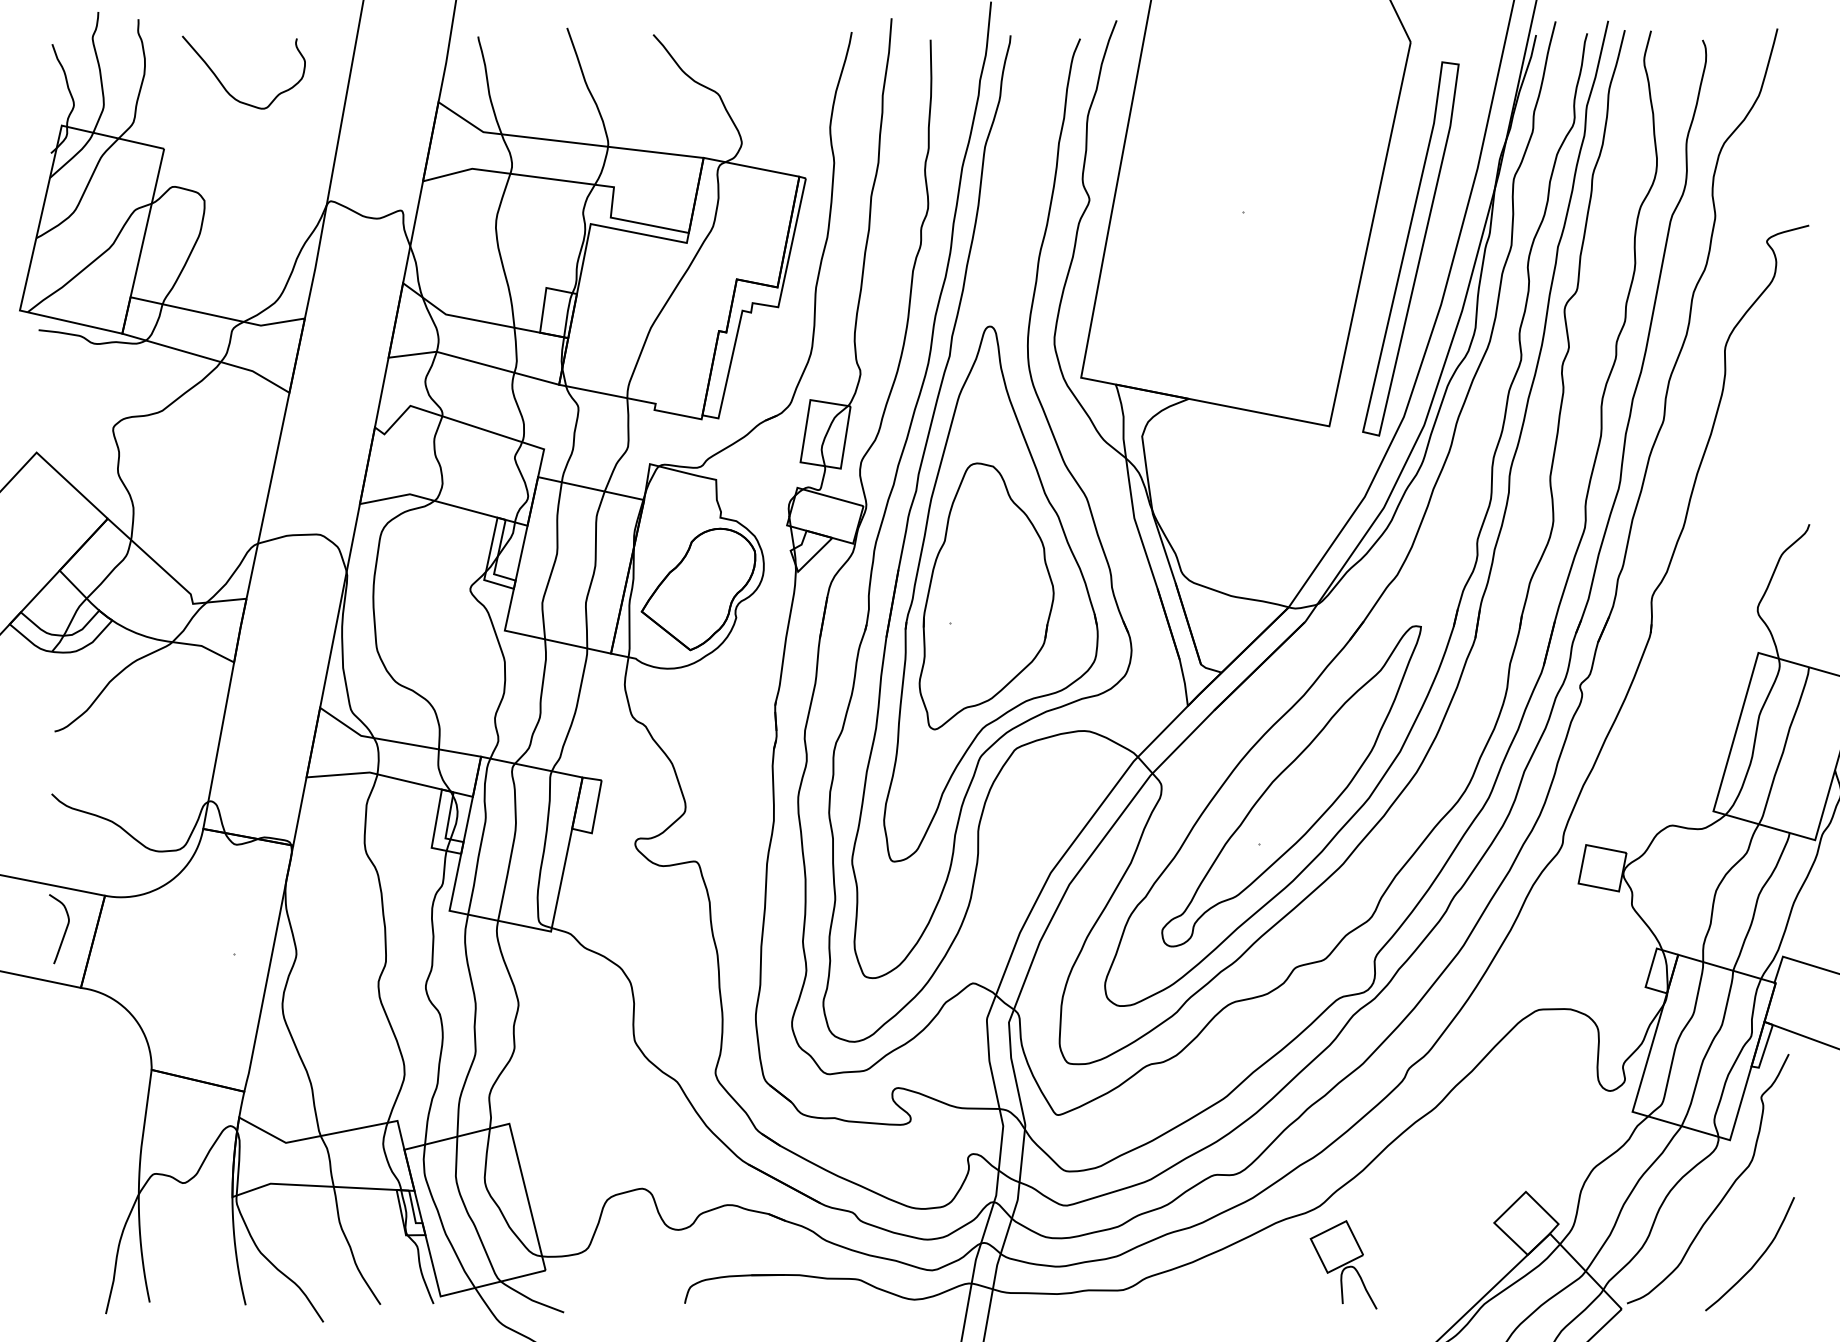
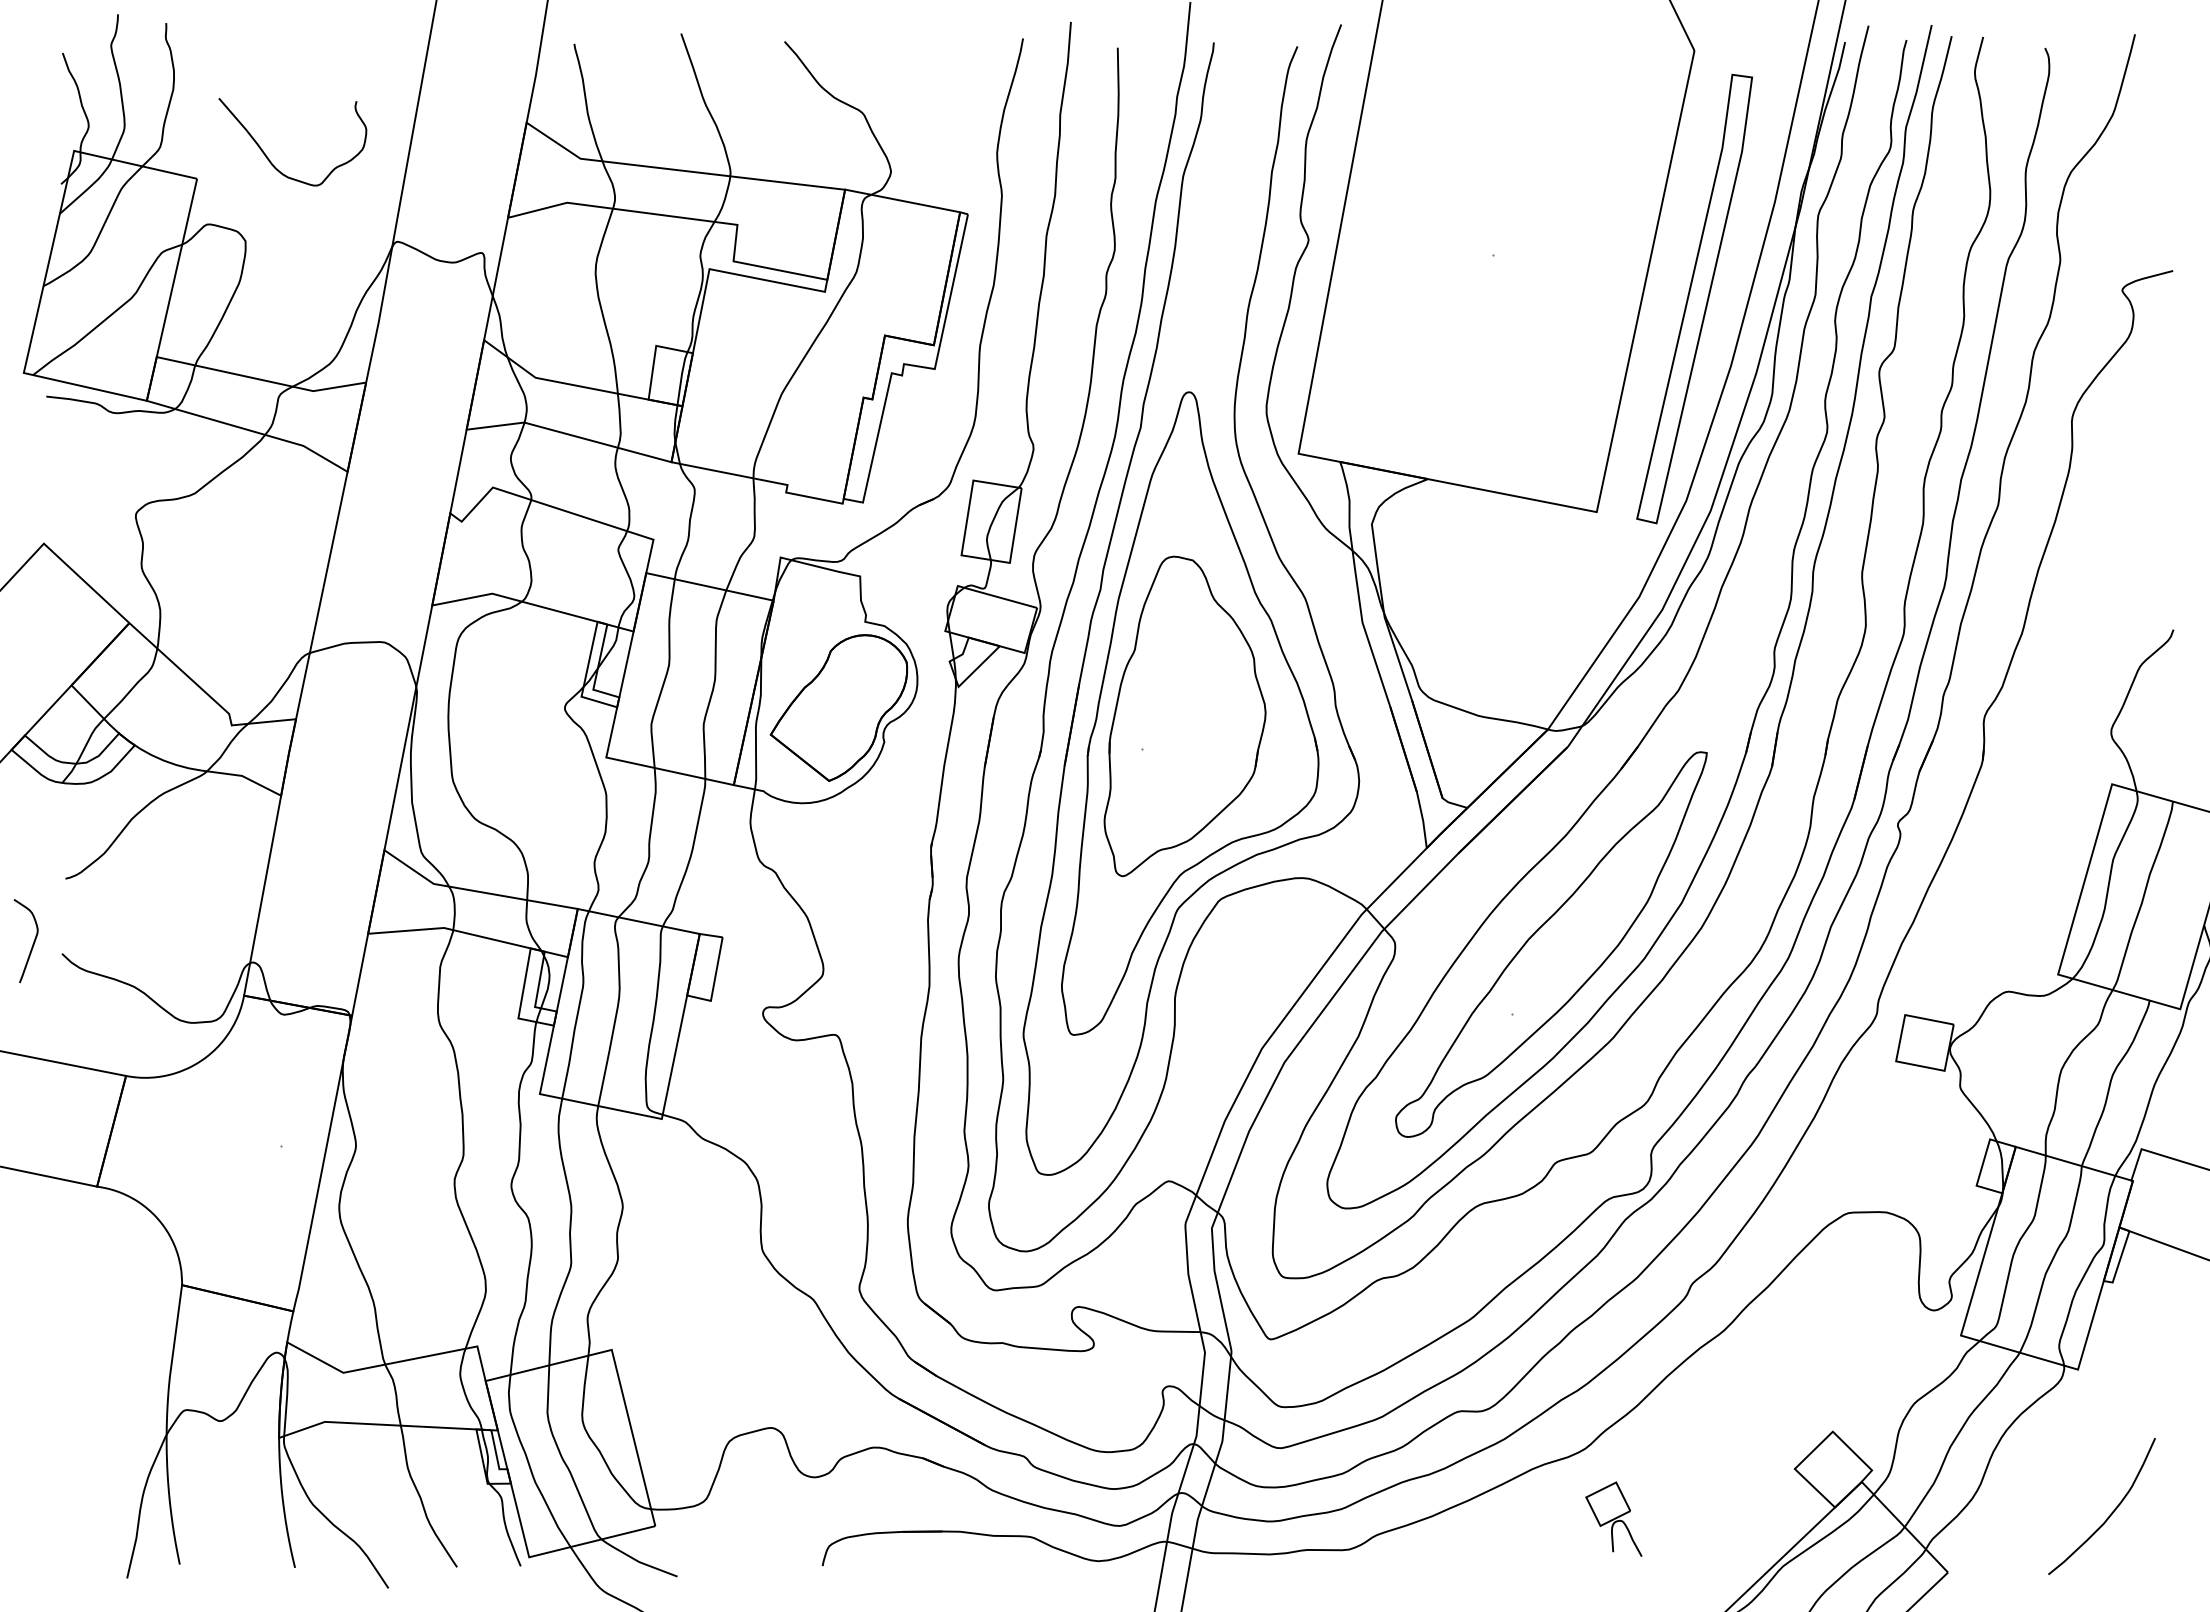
curve: (223, 85) -> (268, 157), moved
curve: (64, 931) -> (32, 944), moved
curve: (1725, 1193) -> (2072, 1433), removed
part: (1343, 1264) -> (1613, 1518), size x0.7

